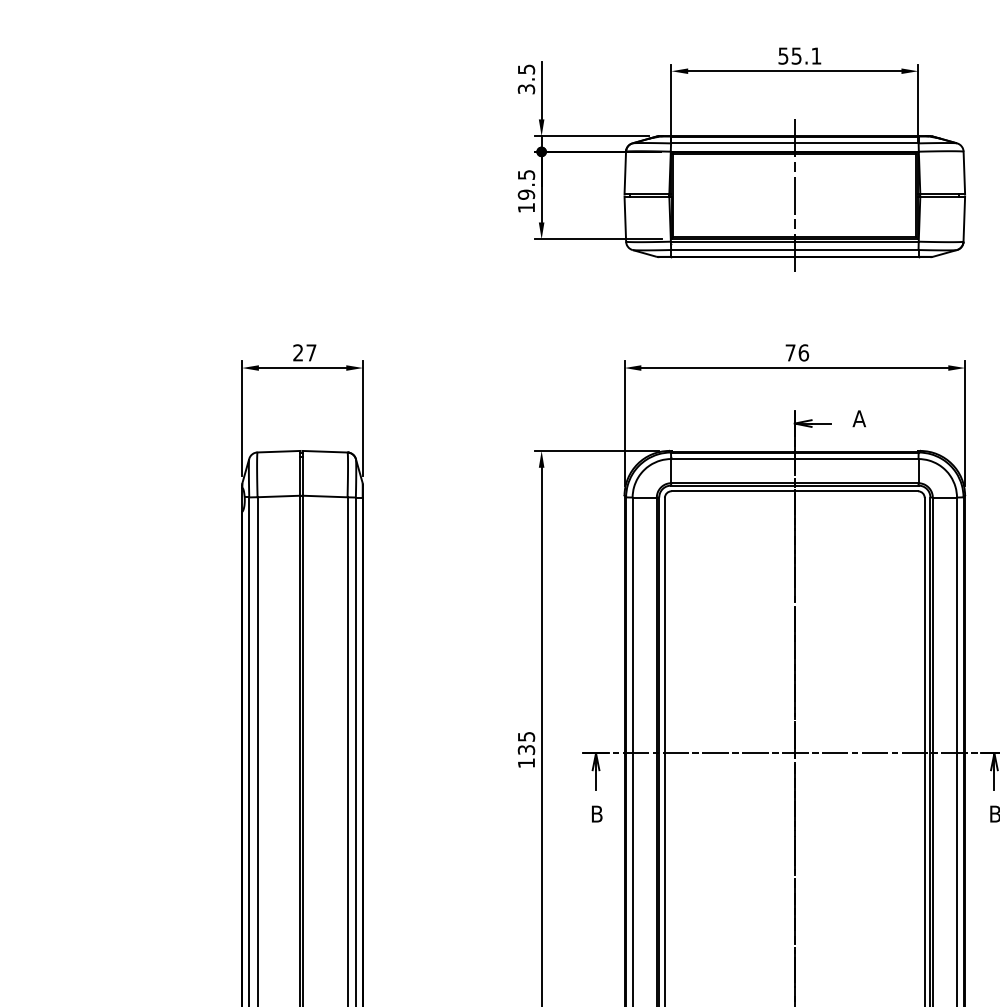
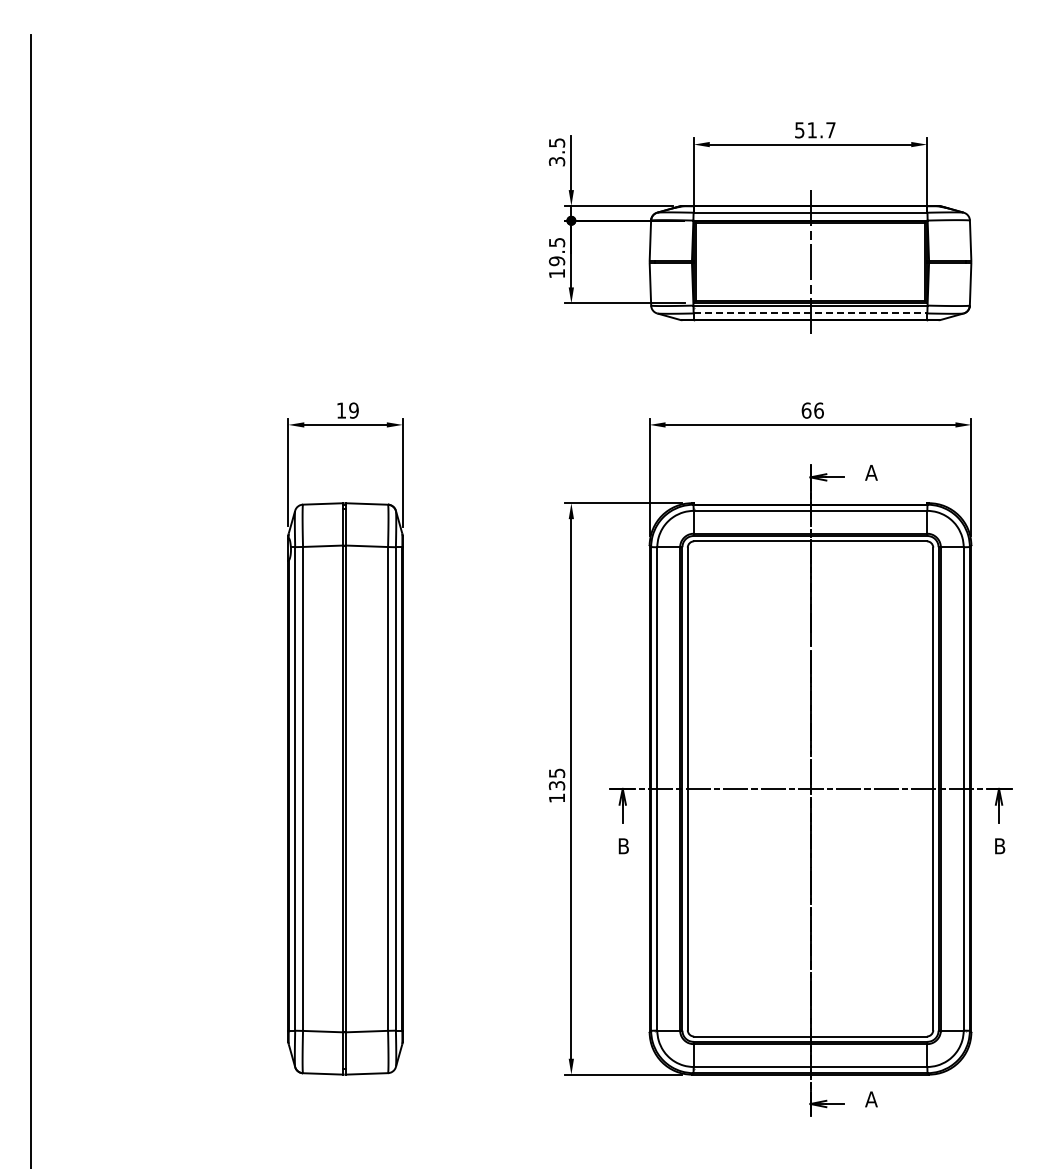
text: (806, 56) -> (821, 130), 55.1 -> 51.7
line: (794, 250) -> (810, 313), solid -> dashed
text: (304, 352) -> (347, 410), 27 -> 19
text: (790, 352) -> (806, 410), 76 -> 66

